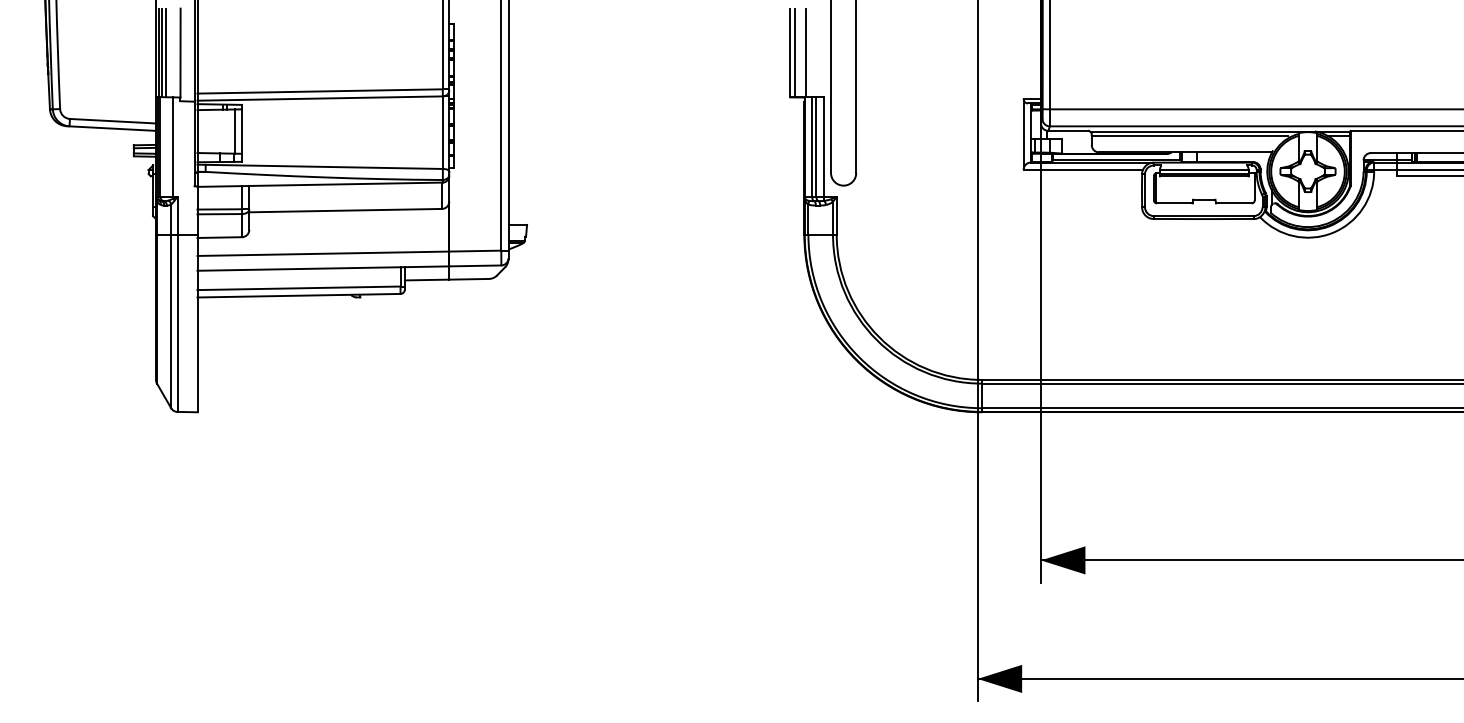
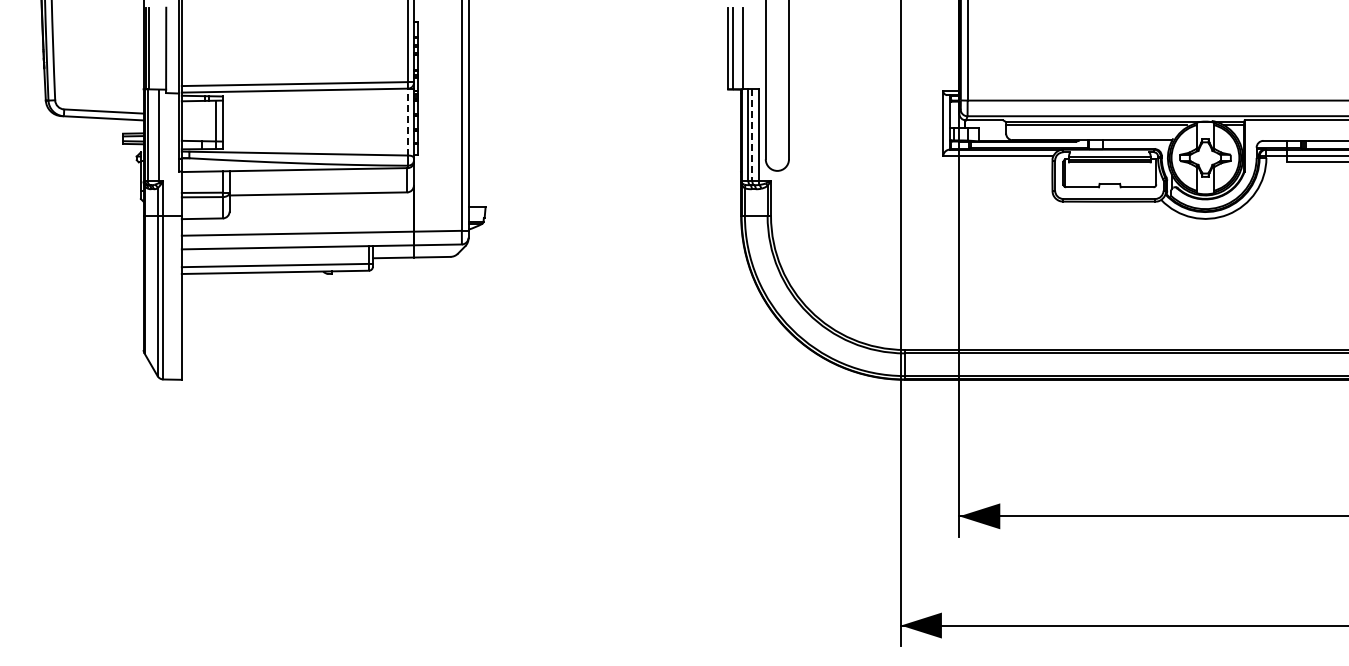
line: (166, 52) -> (153, 48), removed
line: (442, 132) -> (407, 121), solid -> dashed
line: (816, 147) -> (752, 135), solid -> dashed

